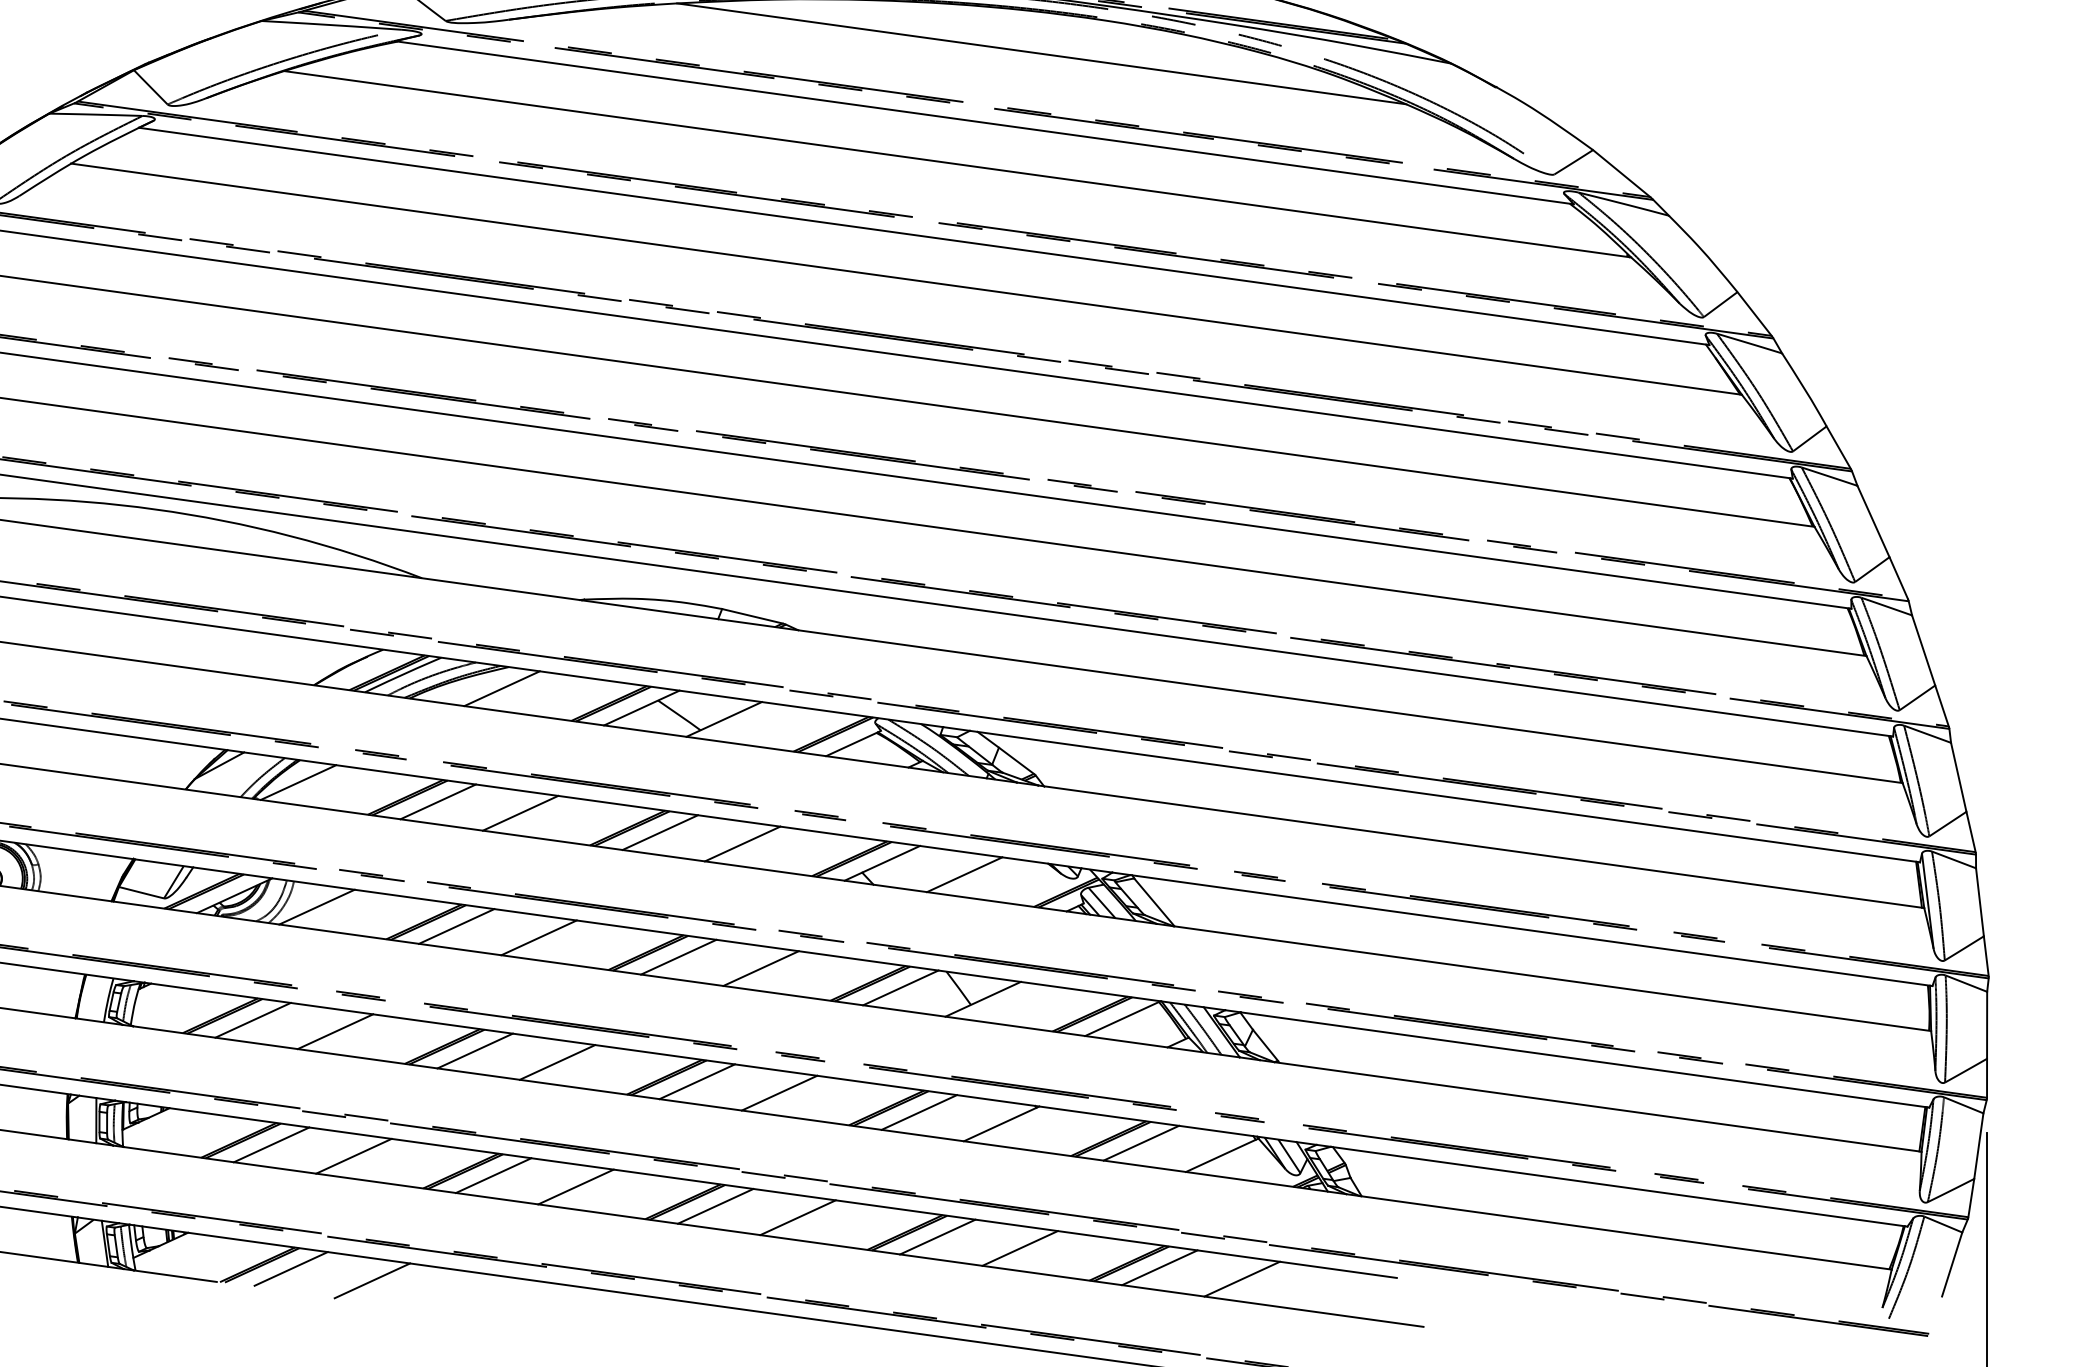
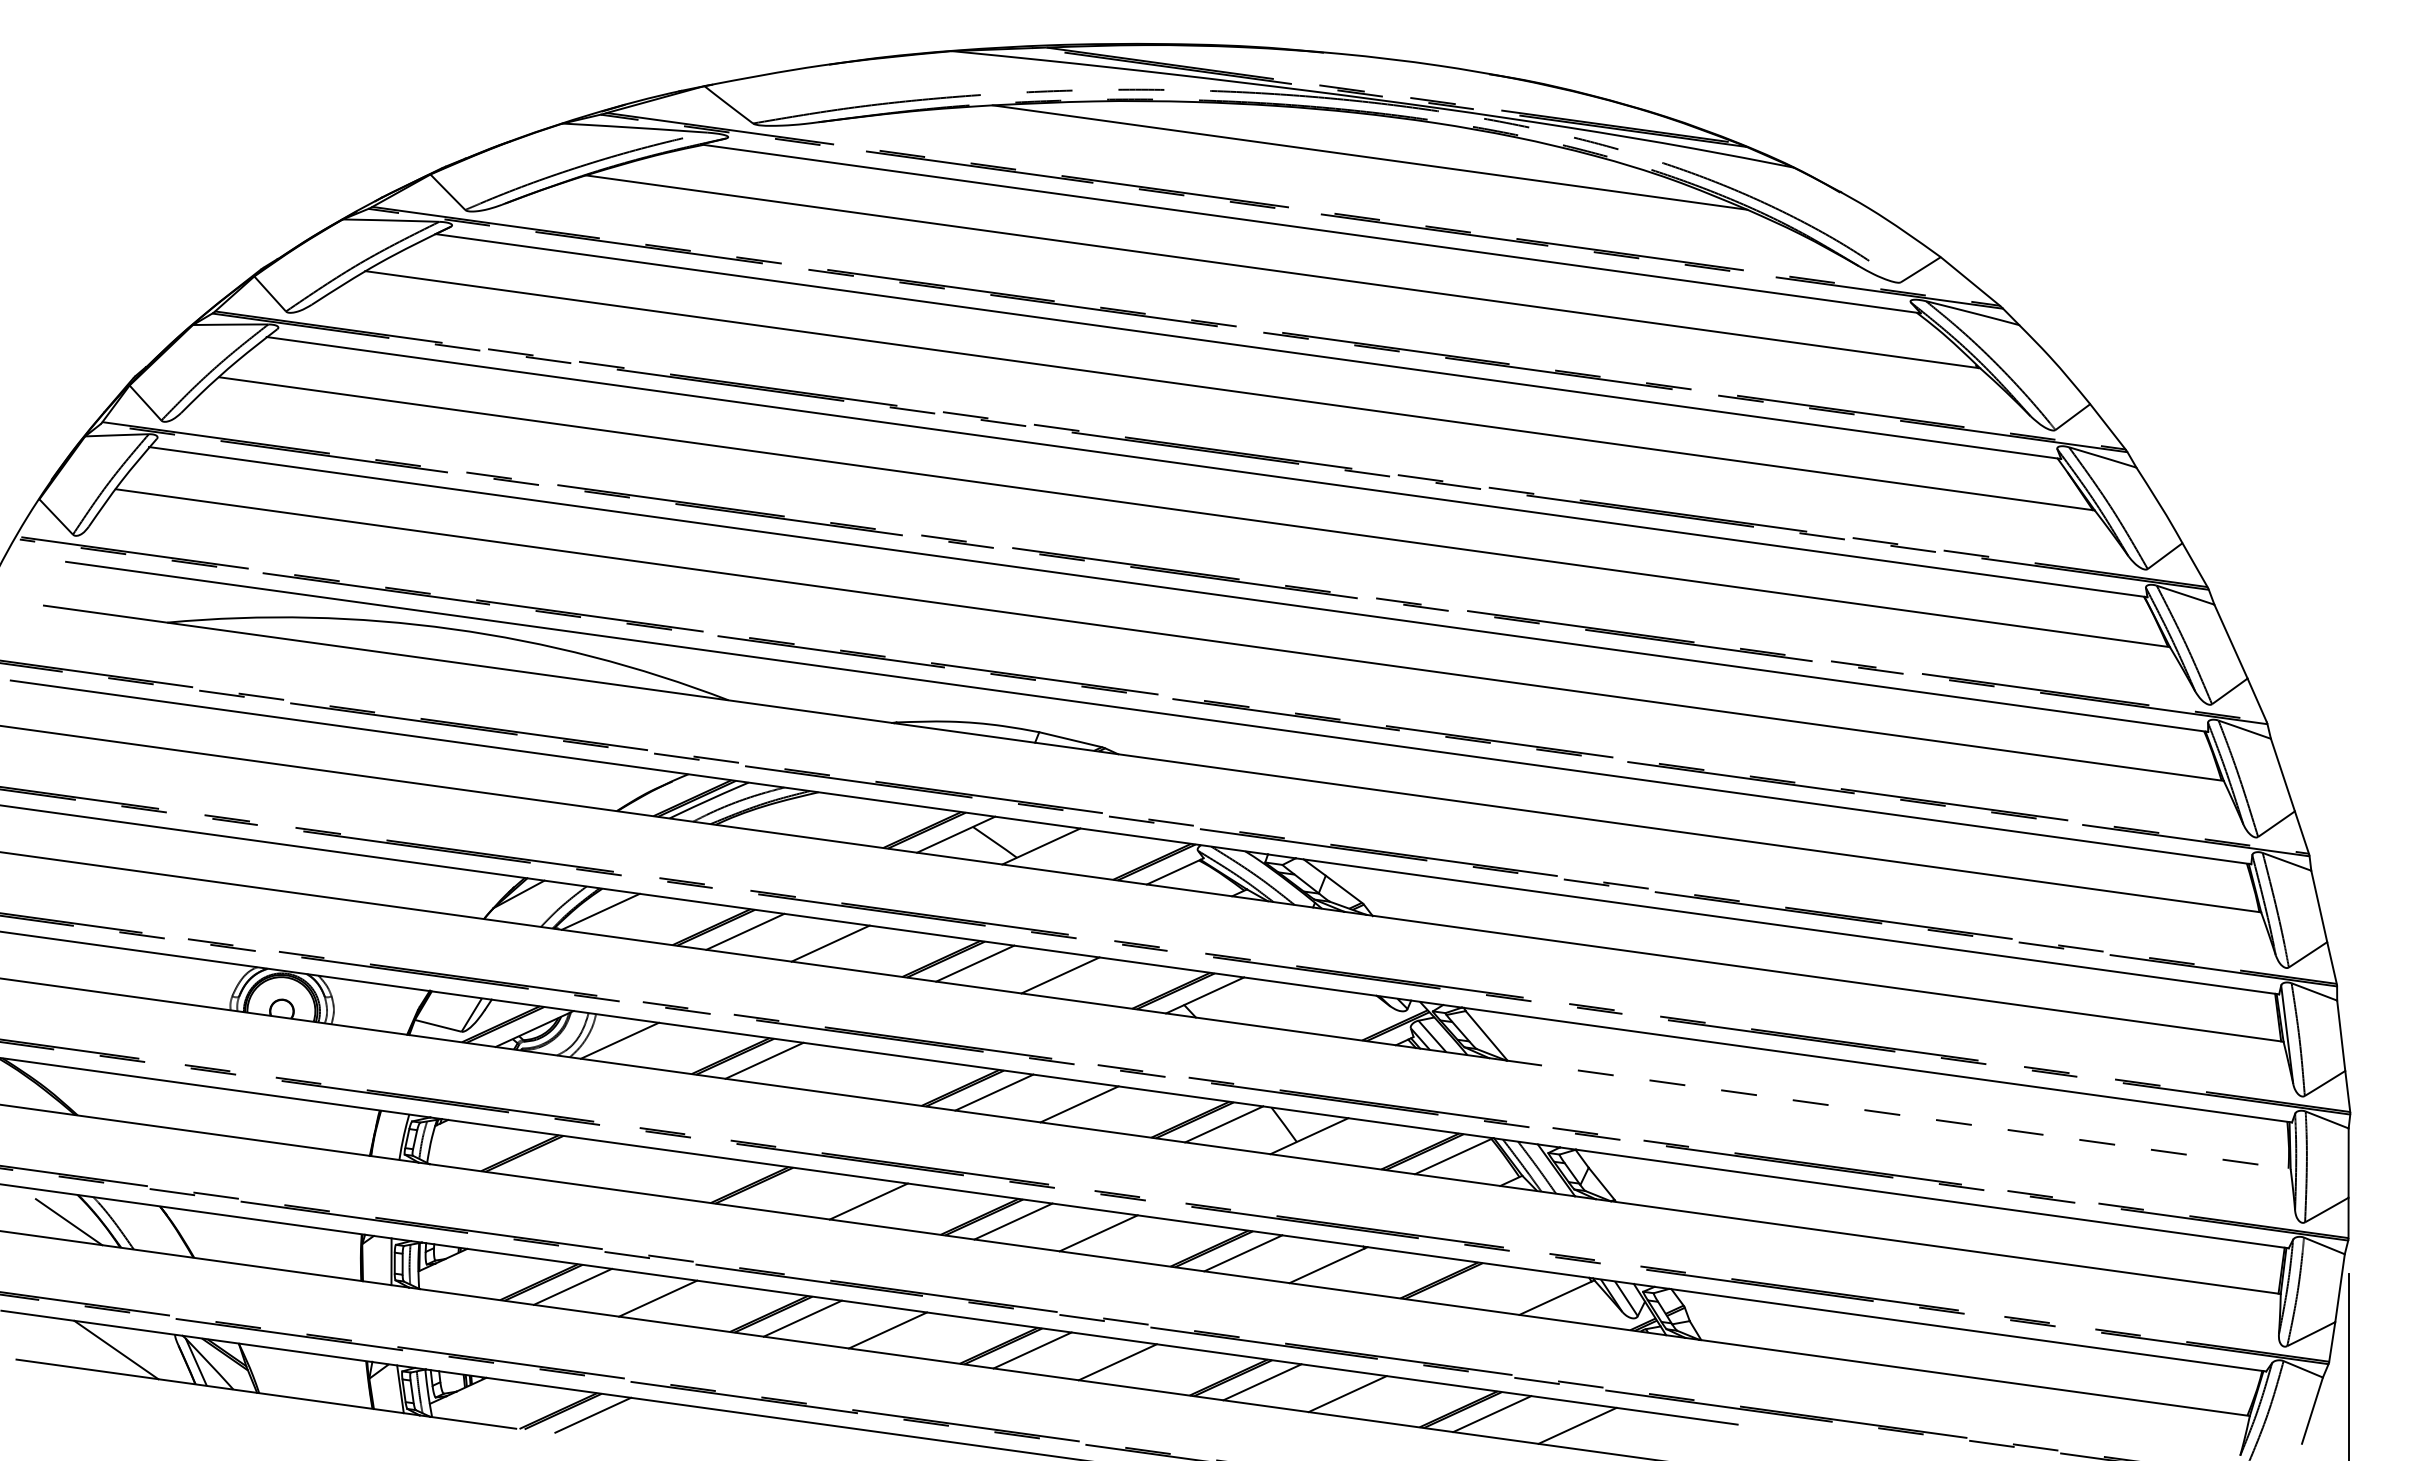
line: (502, 688) -> (811, 814), removed
line: (964, 874) -> (1290, 1007), removed
line: (538, 937) -> (849, 1072), removed
line: (1552, 978) -> (1898, 1114), solid -> dashed
line: (252, 1019) -> (553, 1157), removed
line: (335, 1031) -> (639, 1169), removed
line: (475, 1050) -> (783, 1189), removed
line: (1141, 1143) -> (1473, 1285), removed
line: (372, 1280) -> (677, 1427), removed

